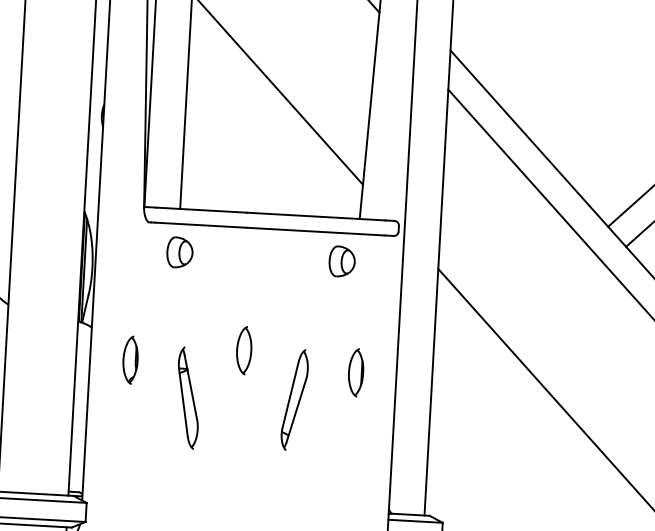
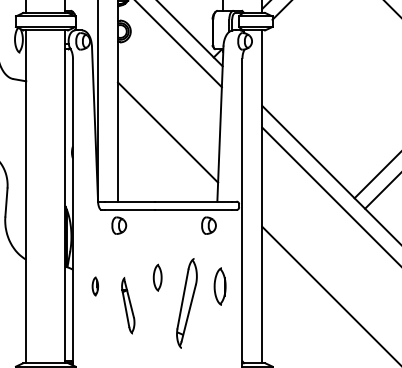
part: (130, 360) -> (95, 286), size x0.7
part: (355, 372) -> (219, 286), size x1.4
part: (295, 400) -> (187, 303), size x1.6

